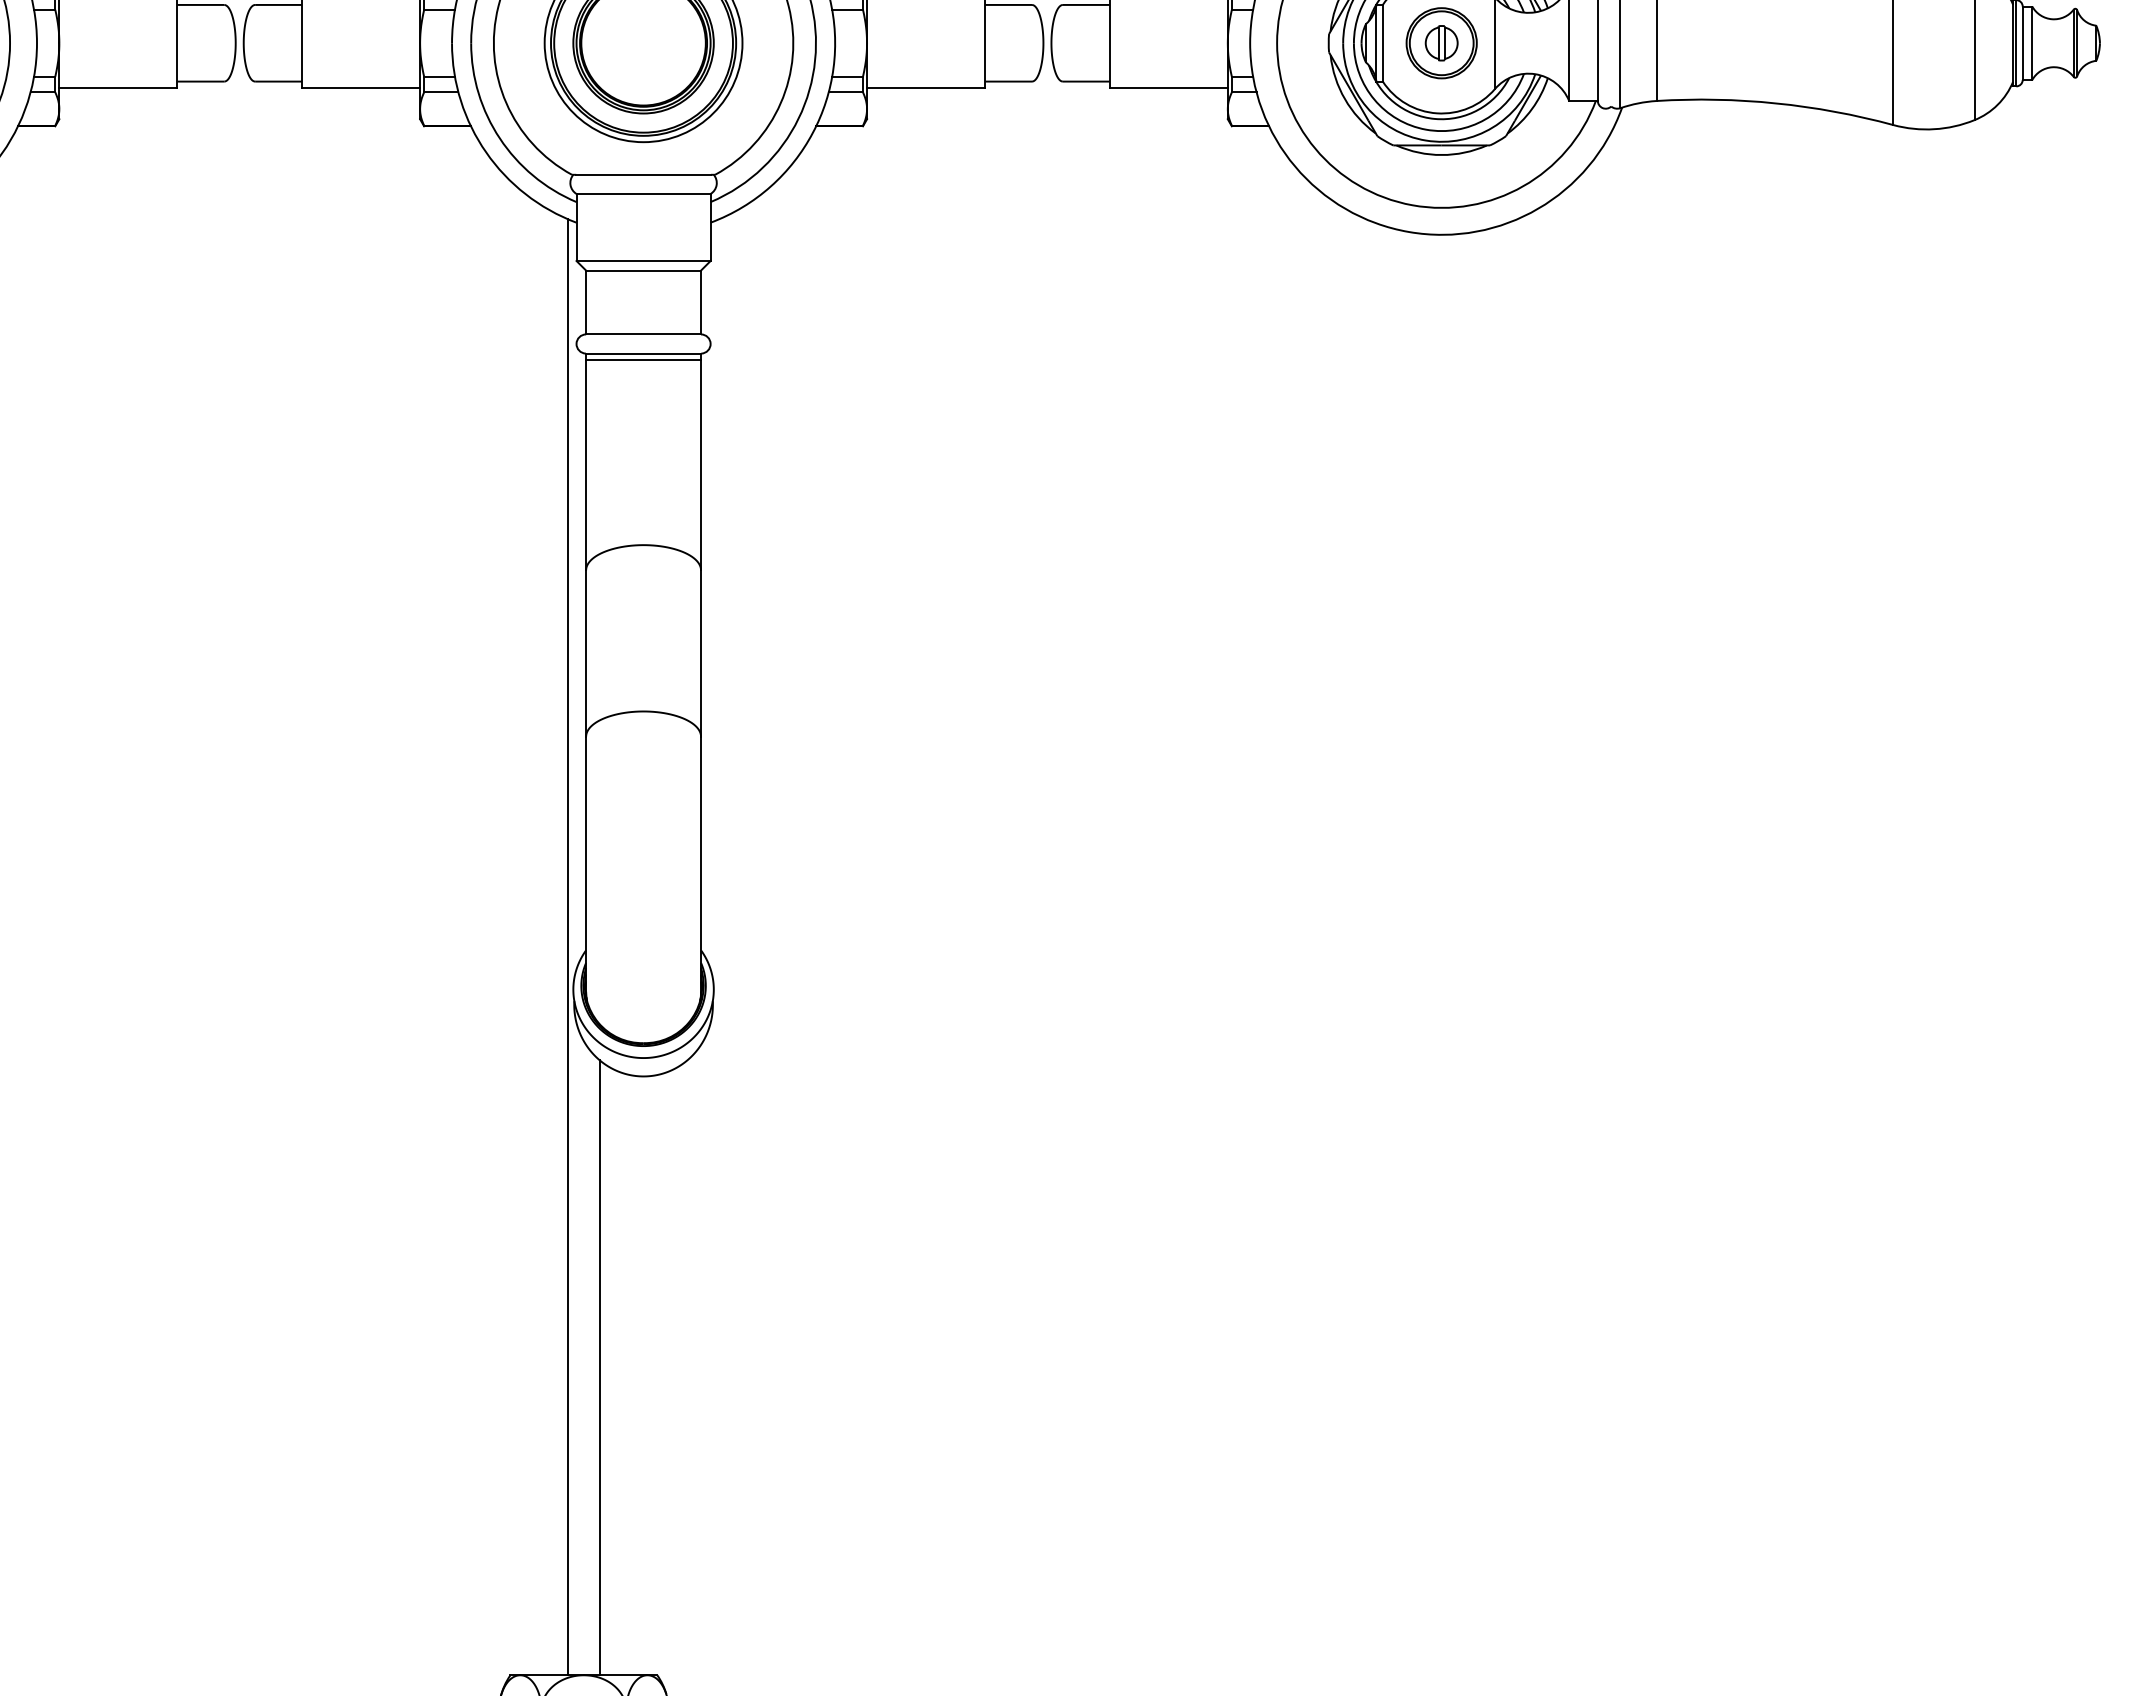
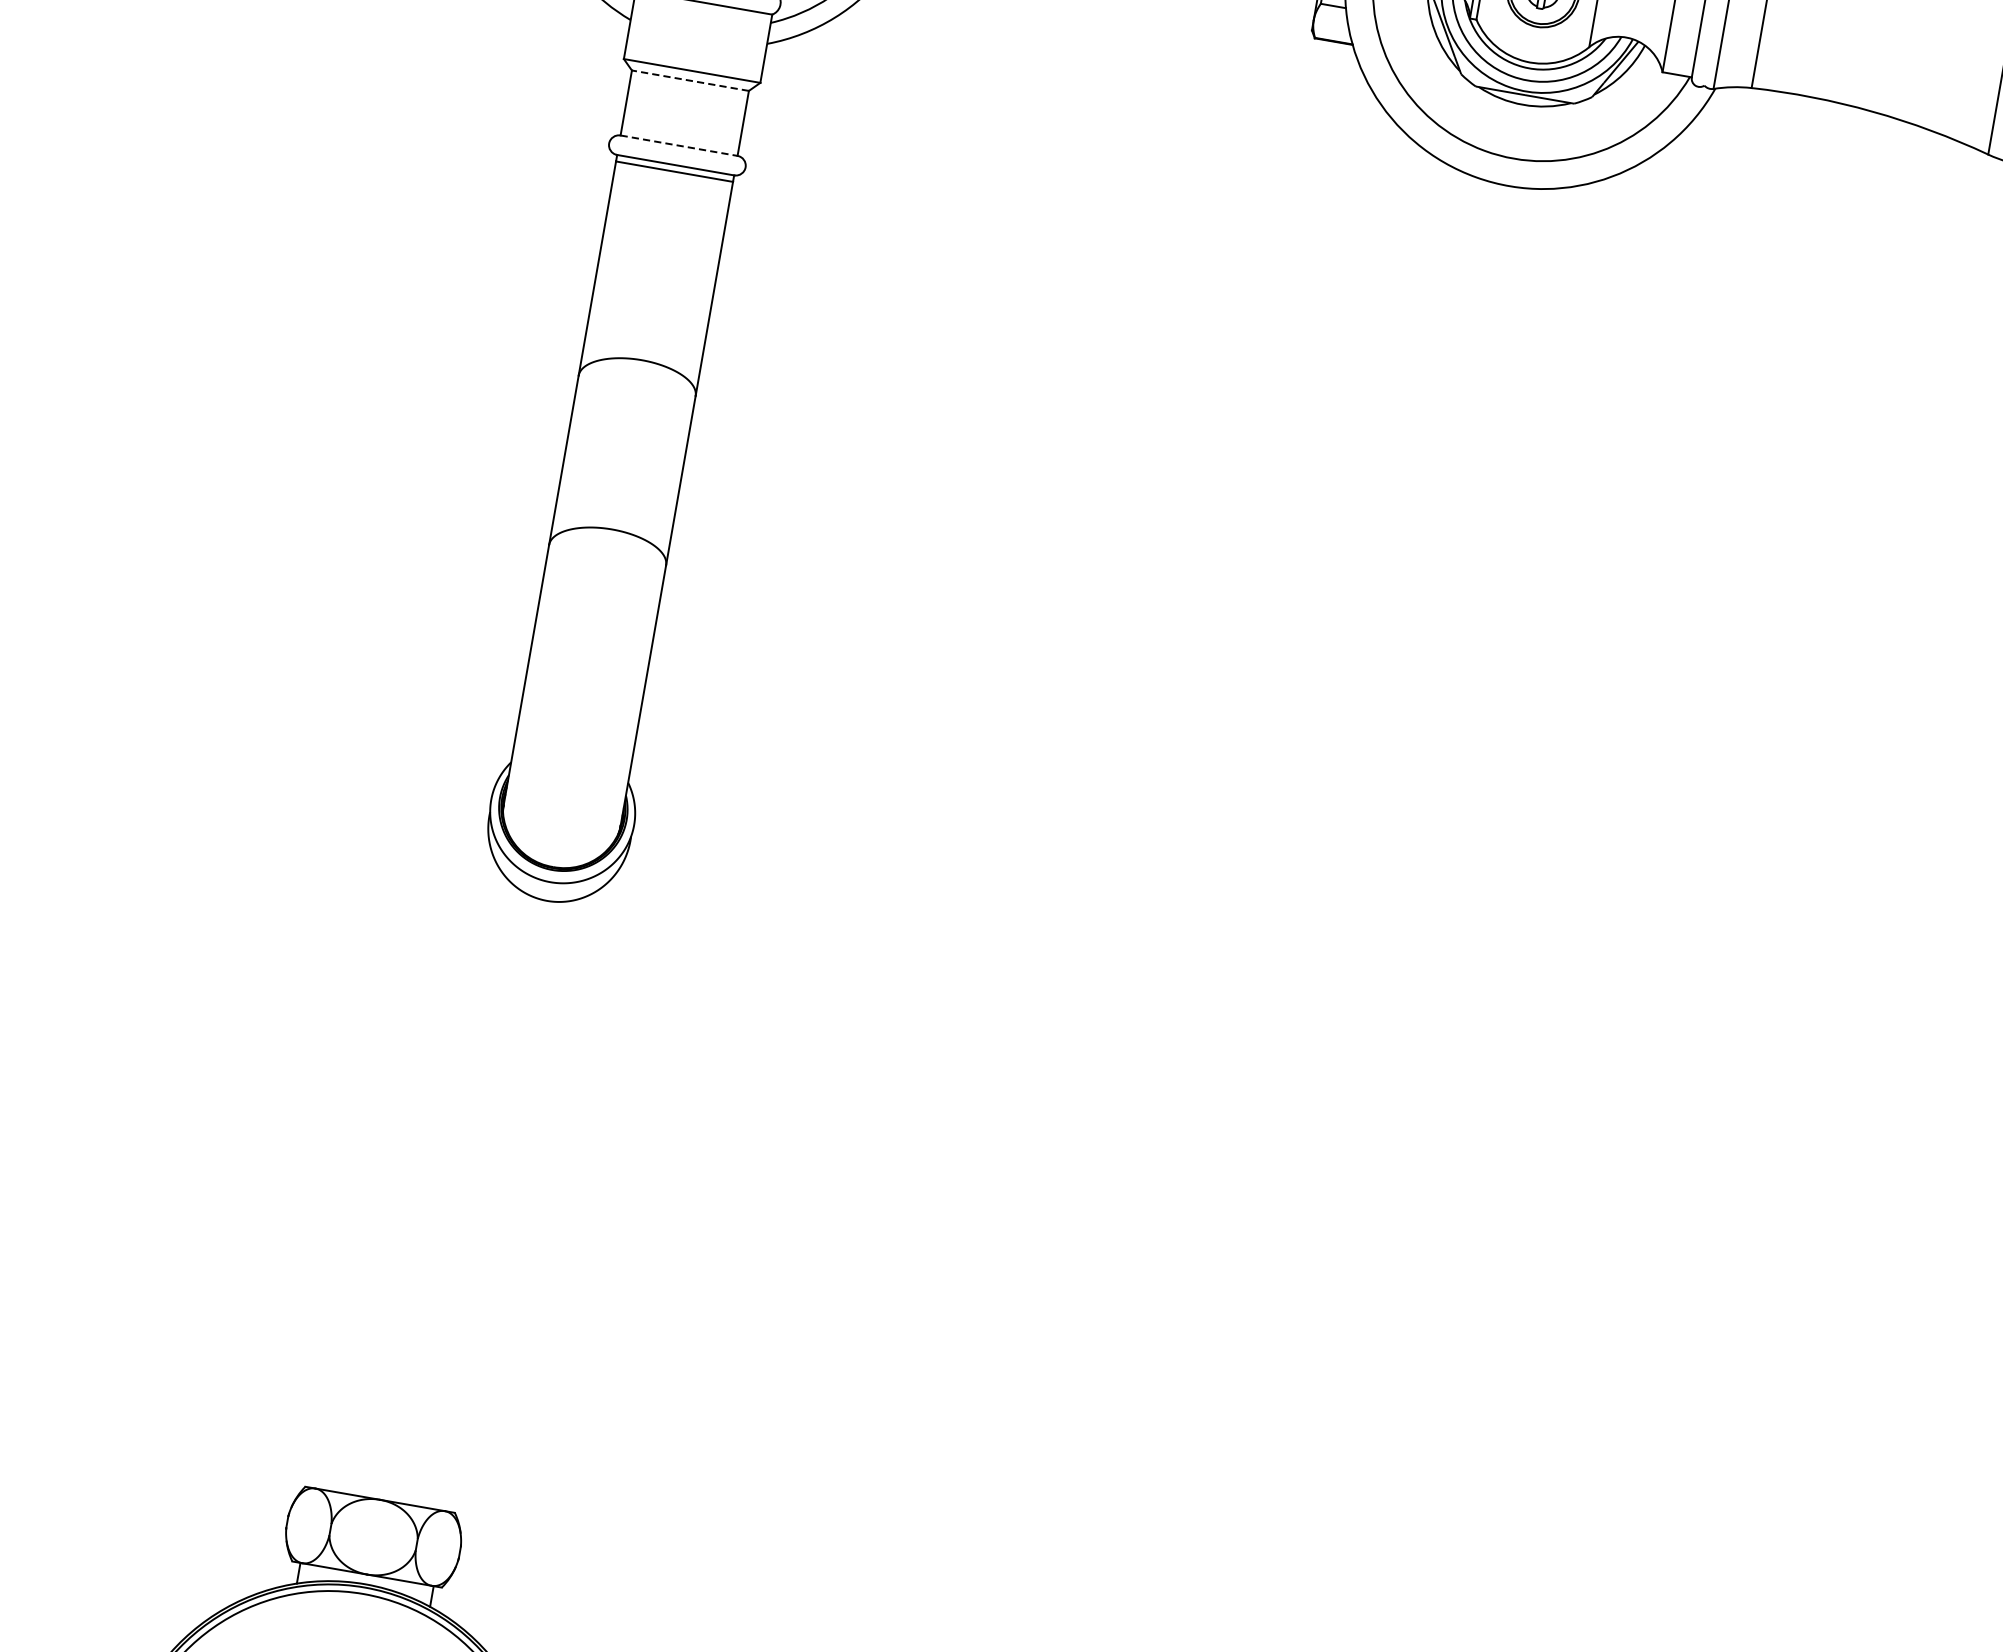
line: (643, 270) -> (690, 80), solid -> dashed
line: (644, 334) -> (680, 145), solid -> dashed
line: (567, 947) -> (492, 756), removed
line: (599, 1367) -> (450, 1189), removed

